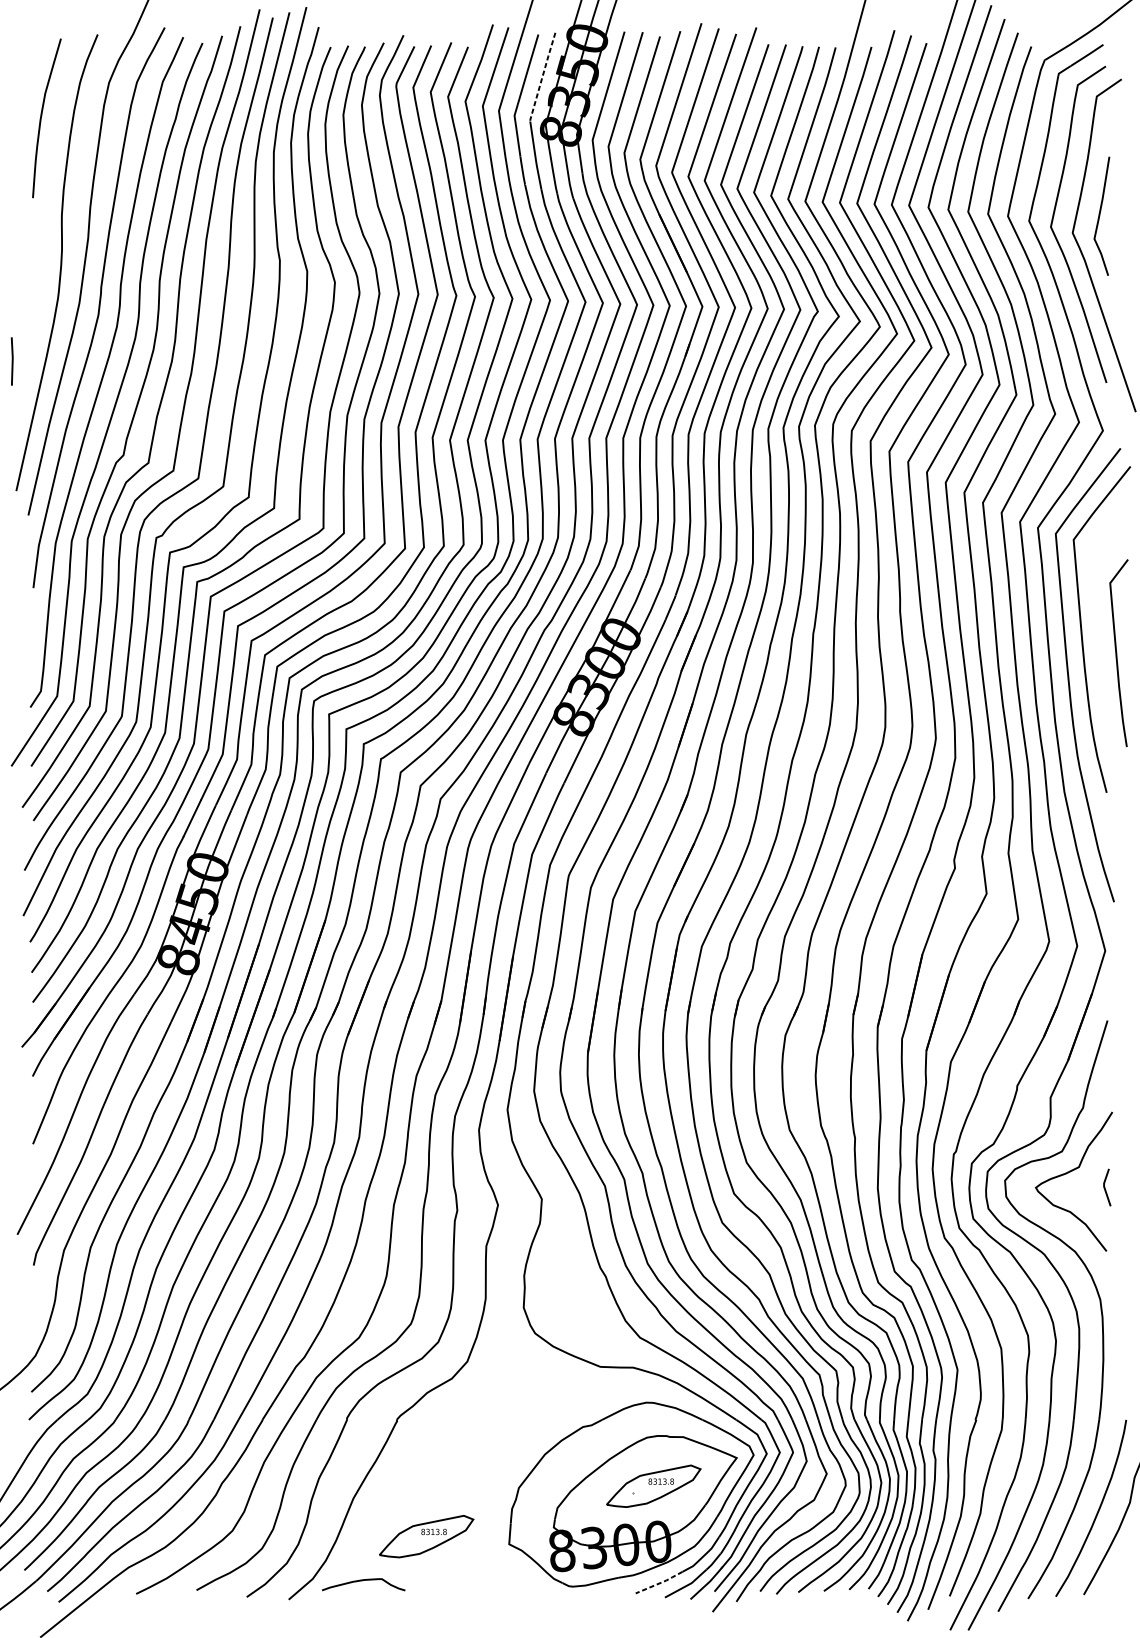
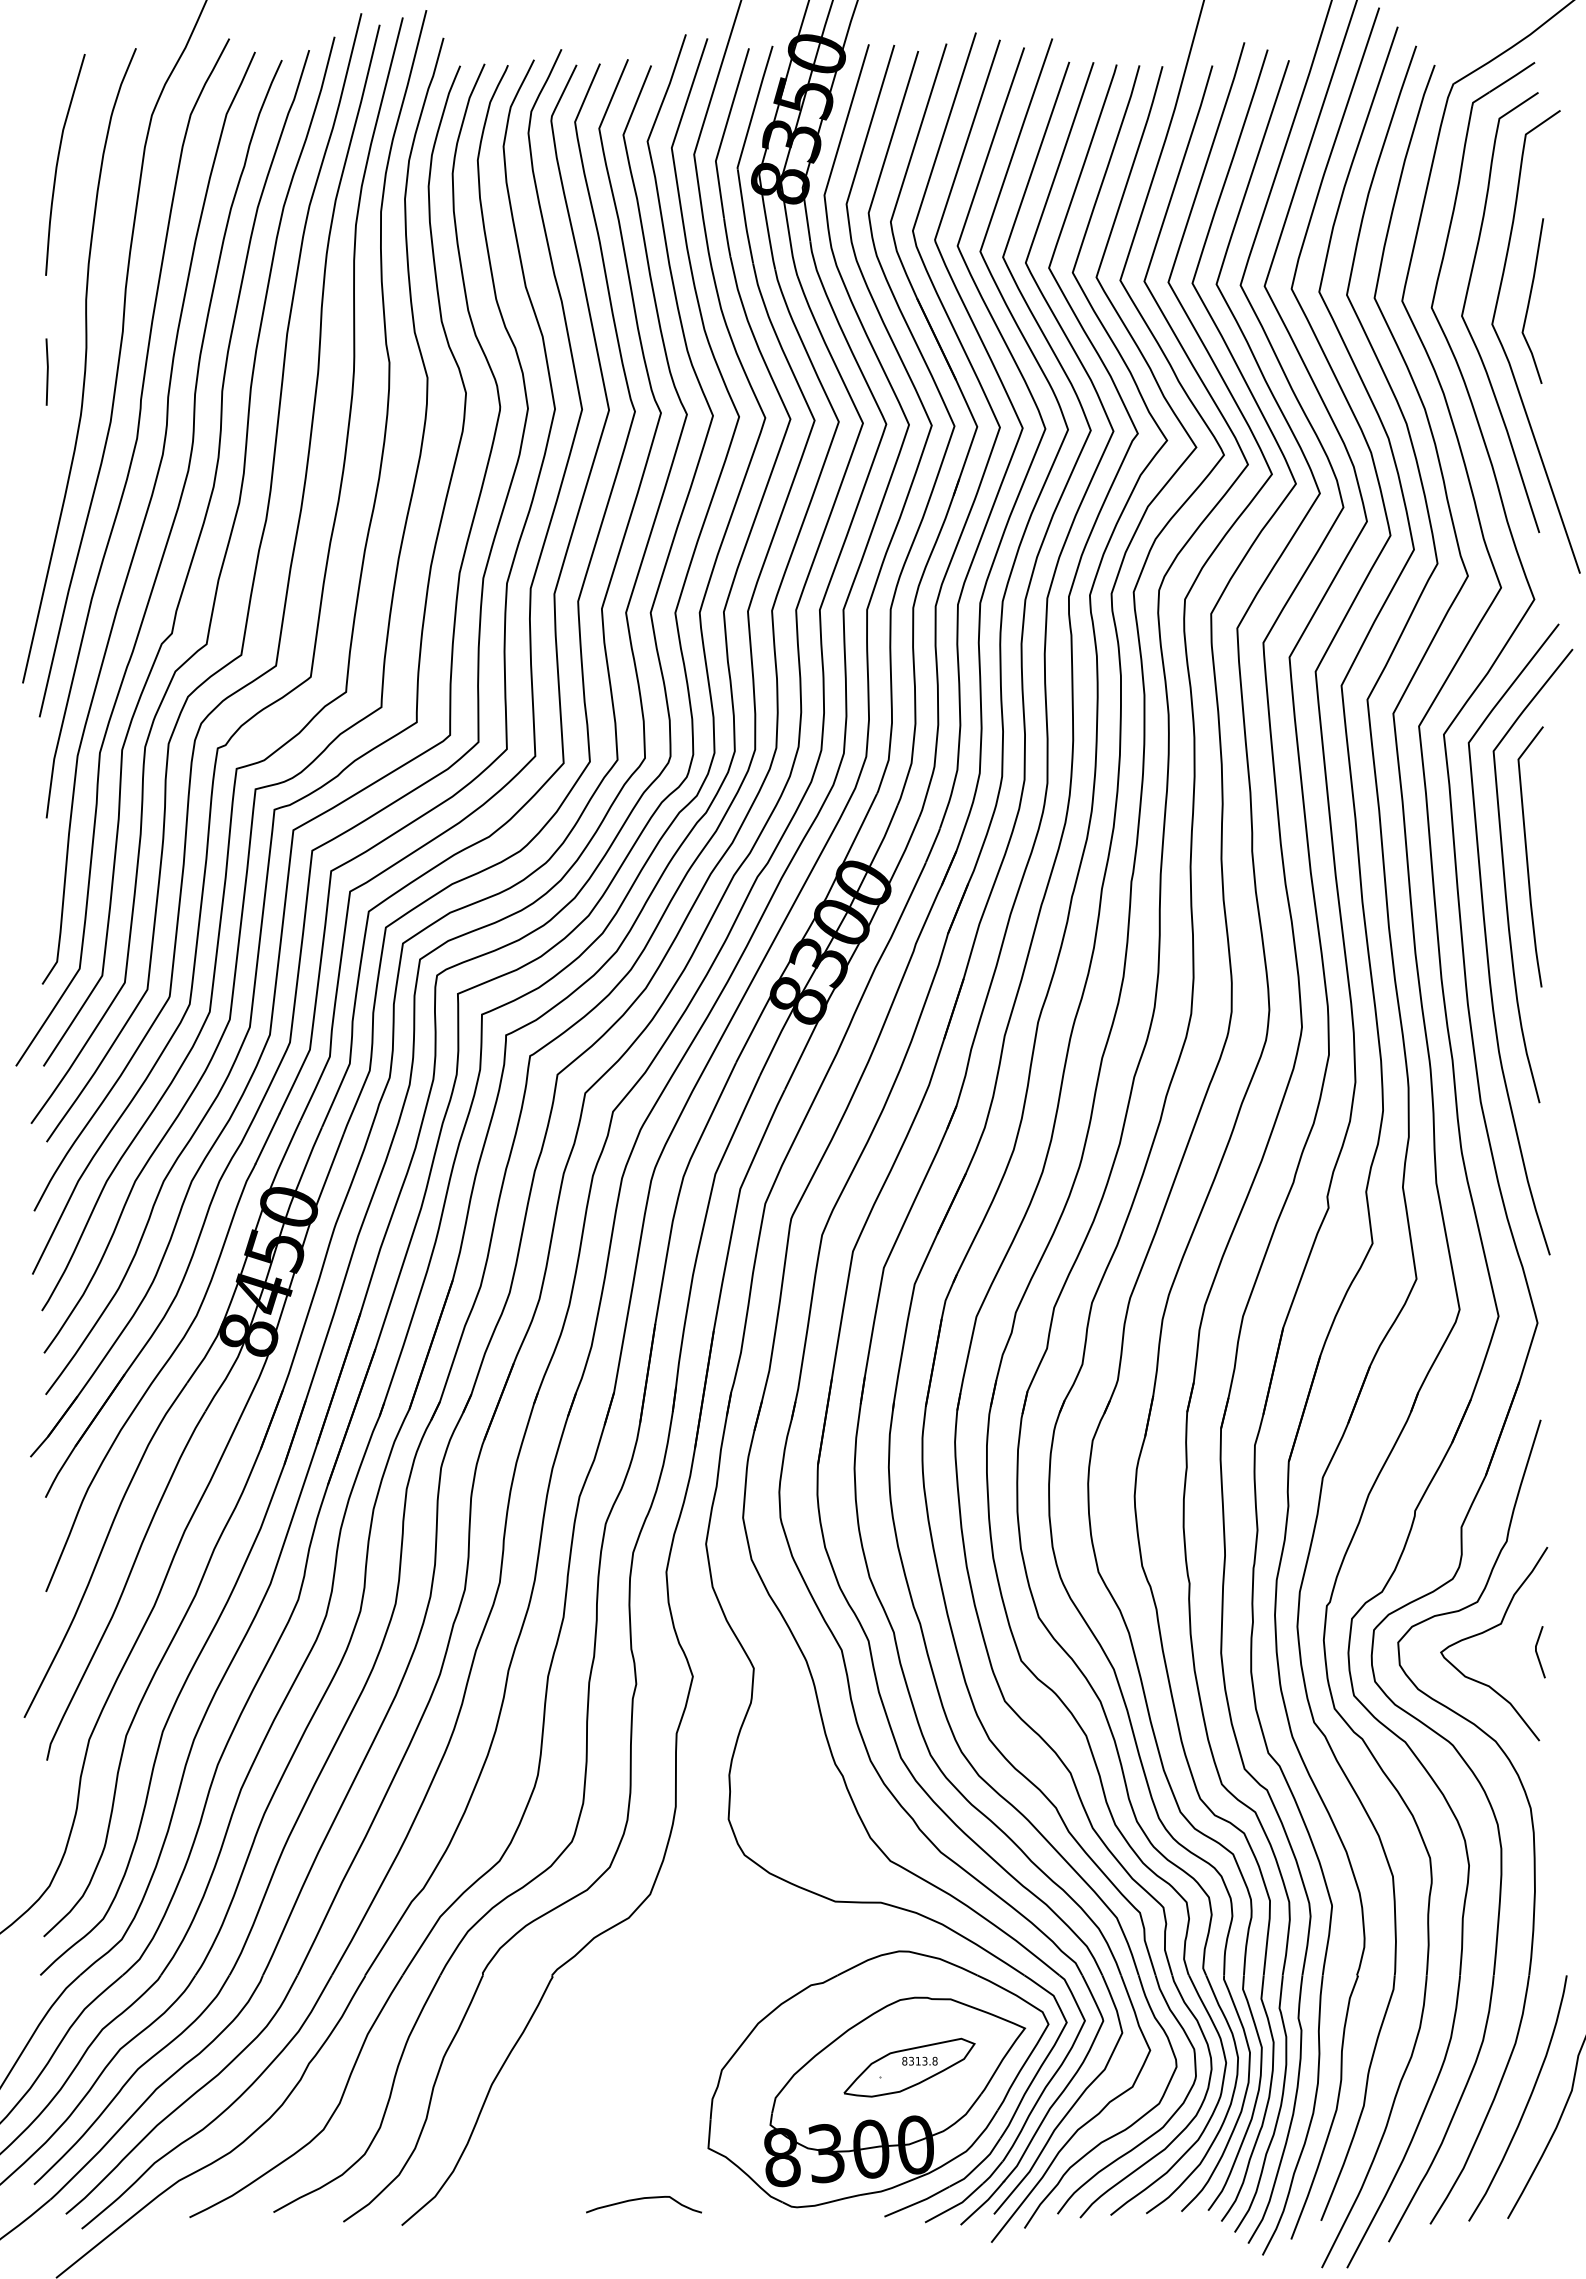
line: (542, 77) -> (754, 107), dashed -> solid
line: (11, 361) -> (46, 371), moved
curve: (1116, 652) -> (1527, 856), moved
part: (426, 1536) -> (593, 2137), removed
curve: (363, 1581) -> (643, 2199), moved
line: (660, 1583) -> (918, 2202), dashed -> solid

